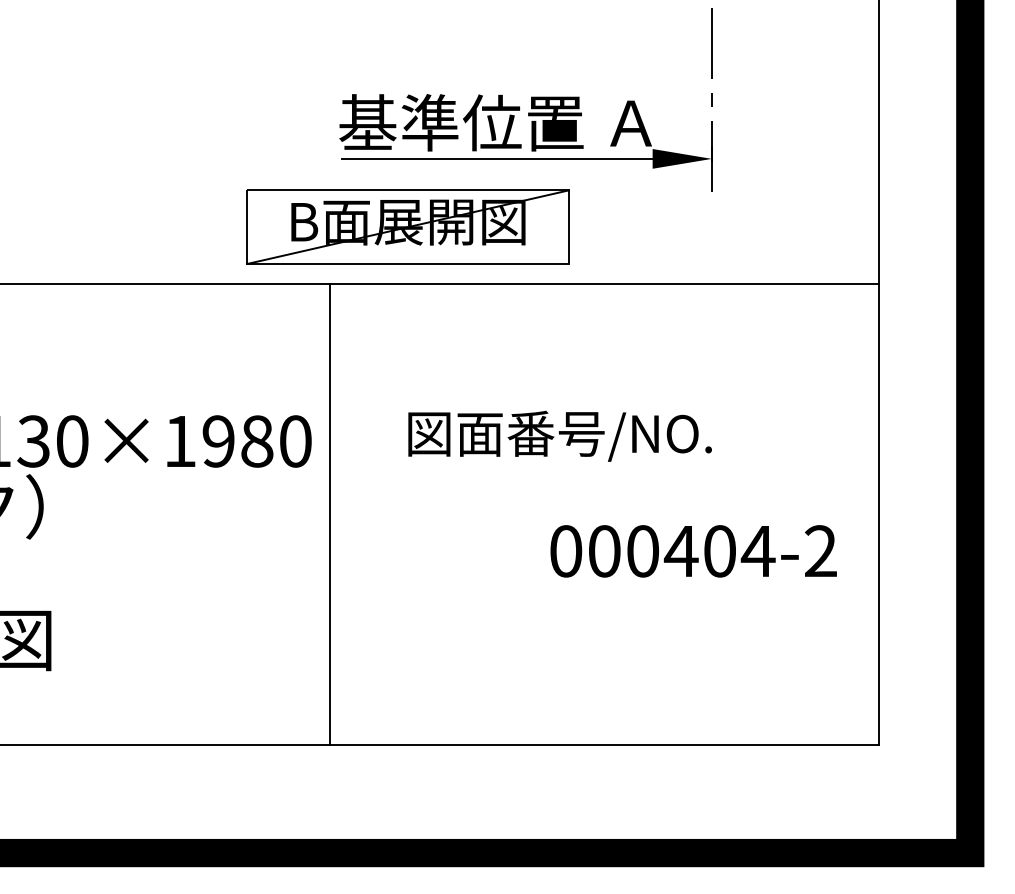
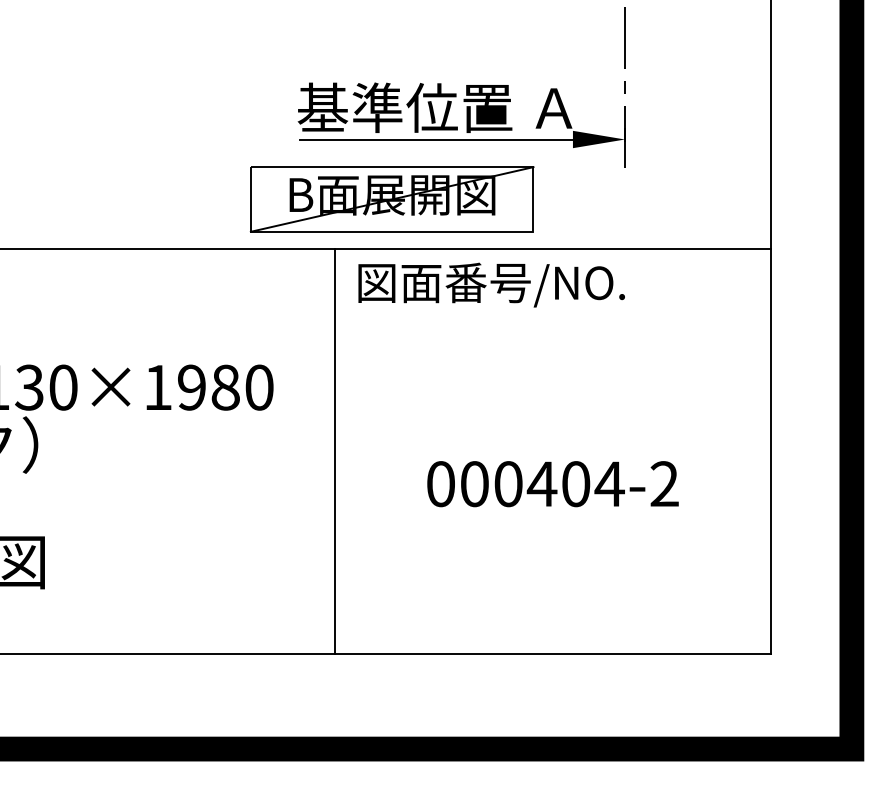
part: (407, 227) -> (391, 199), moved
text: (559, 435) -> (491, 284), moved
line: (329, 514) -> (334, 451), moved
text: (693, 551) -> (552, 484), moved

